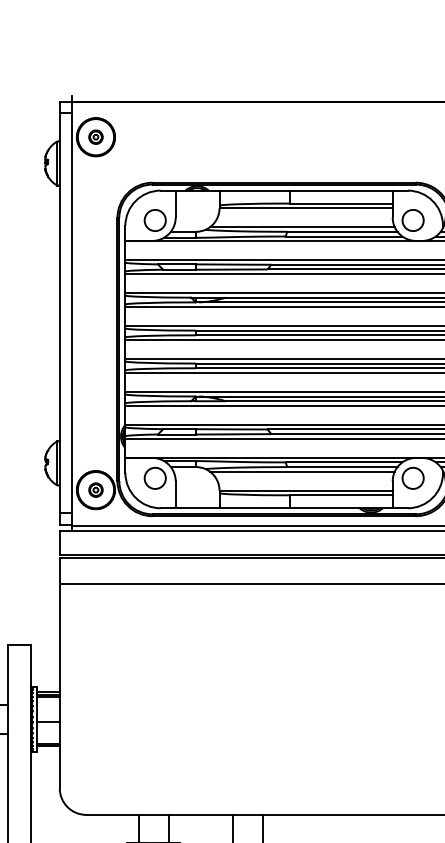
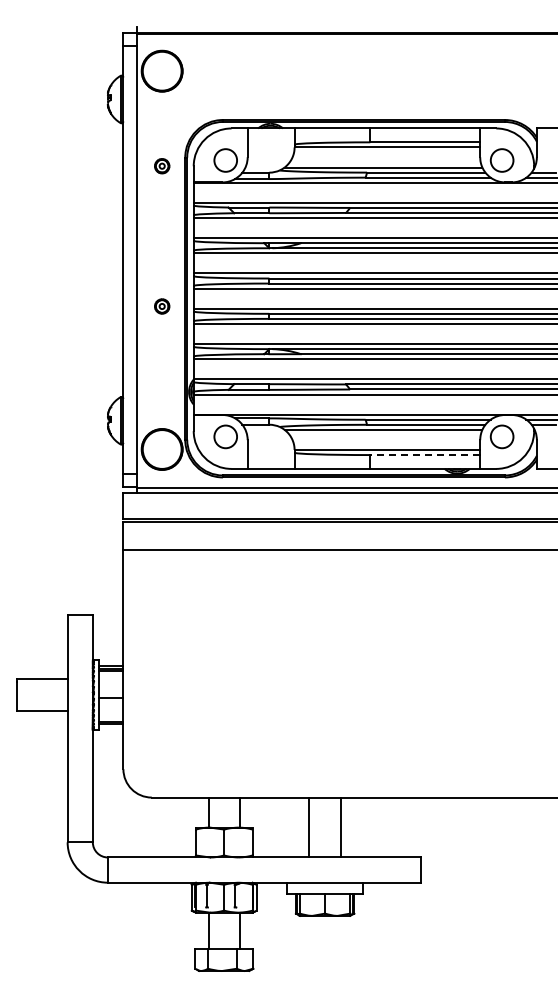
part: (96, 137) -> (162, 166), moved
part: (96, 490) -> (162, 306), moved
line: (341, 495) -> (425, 455), solid -> dashed

